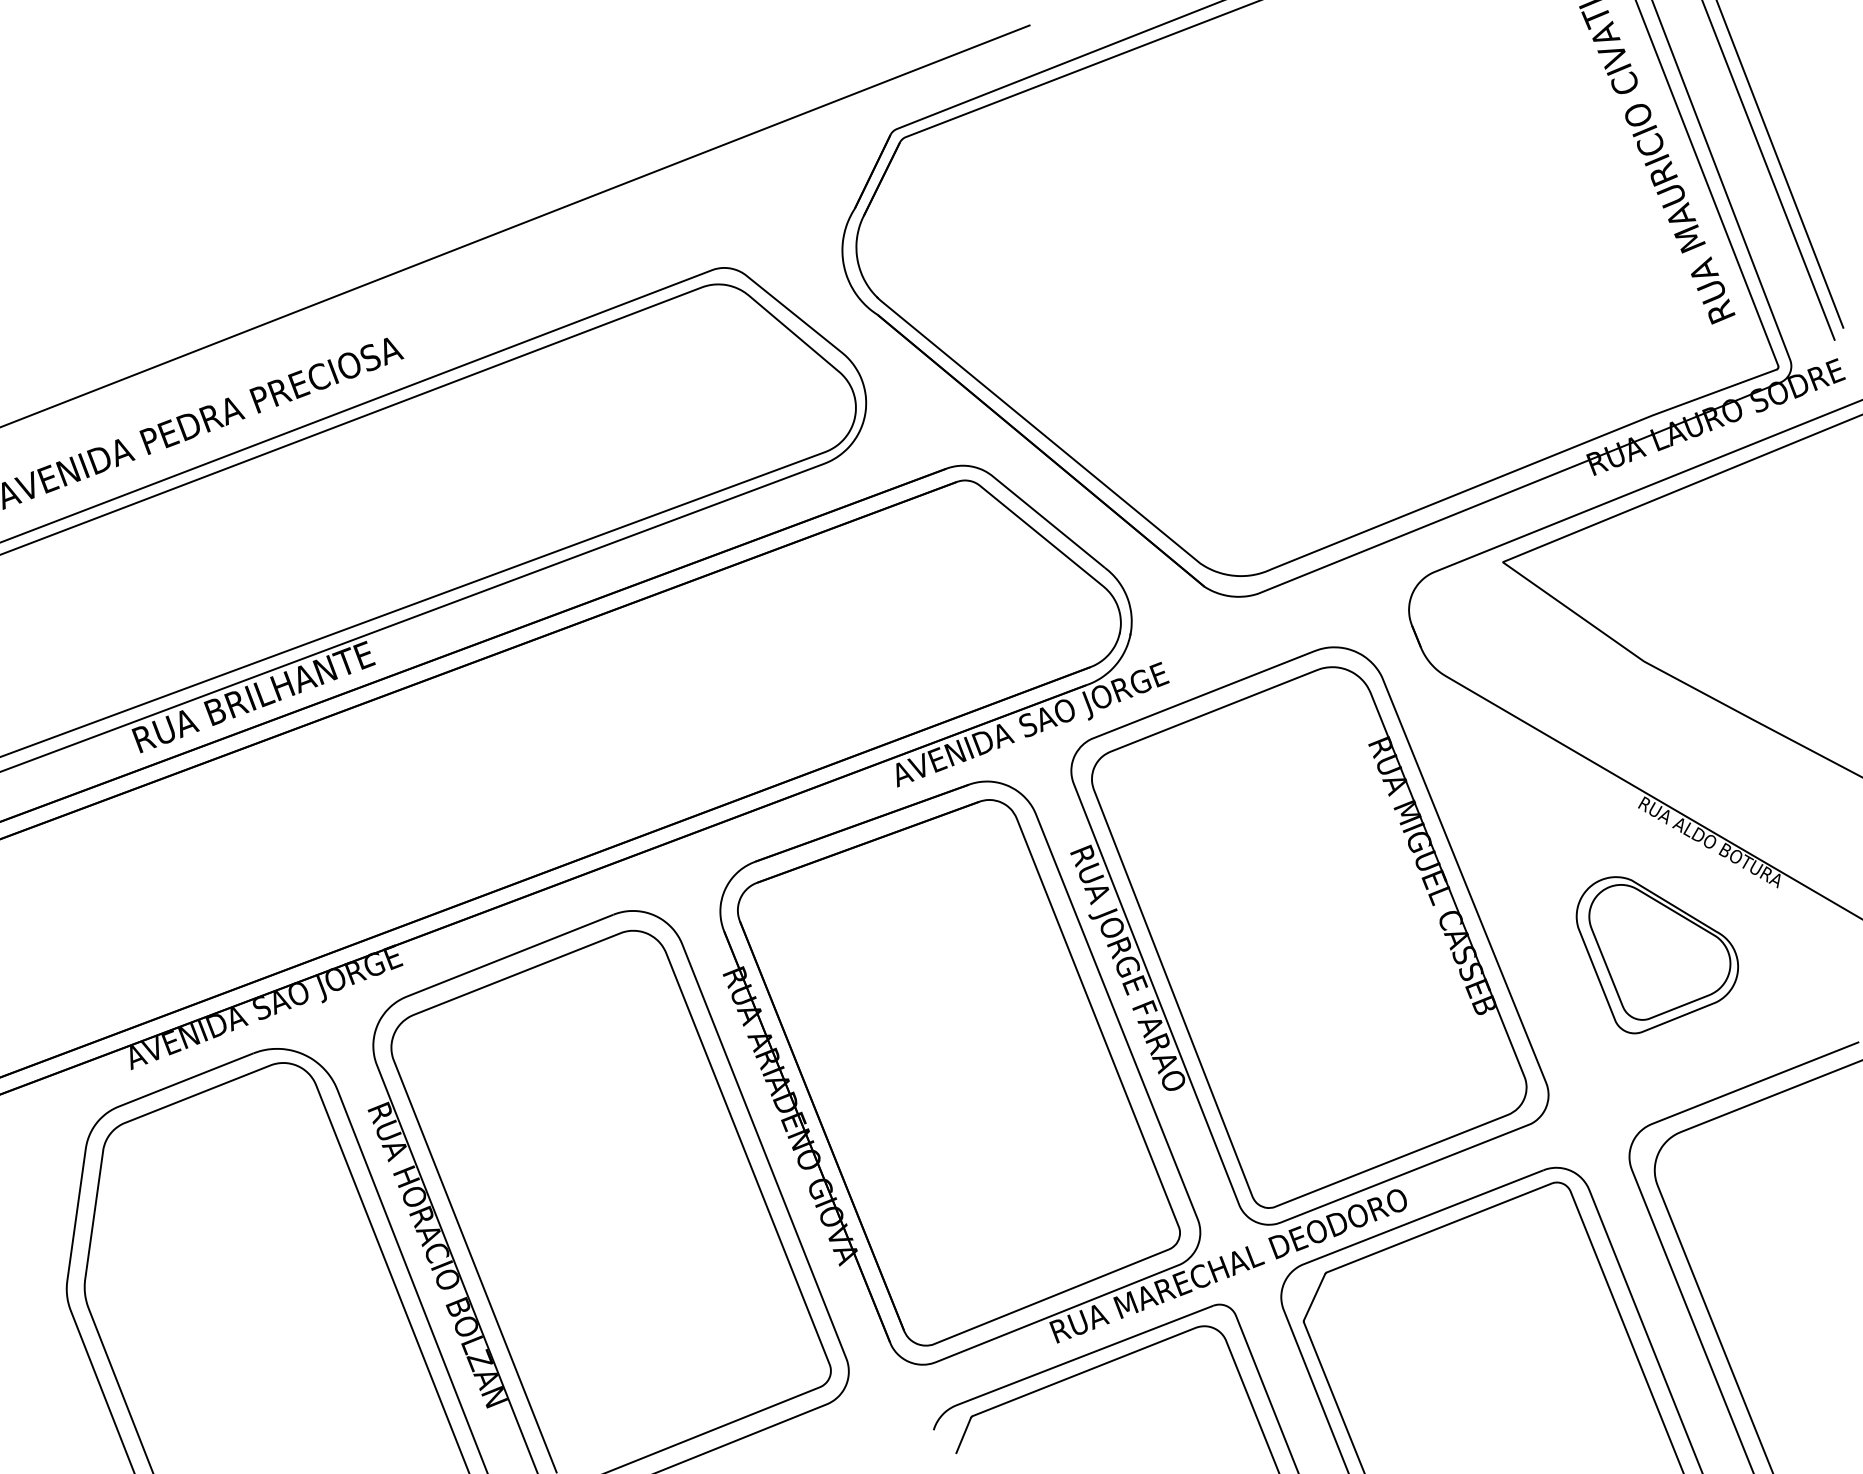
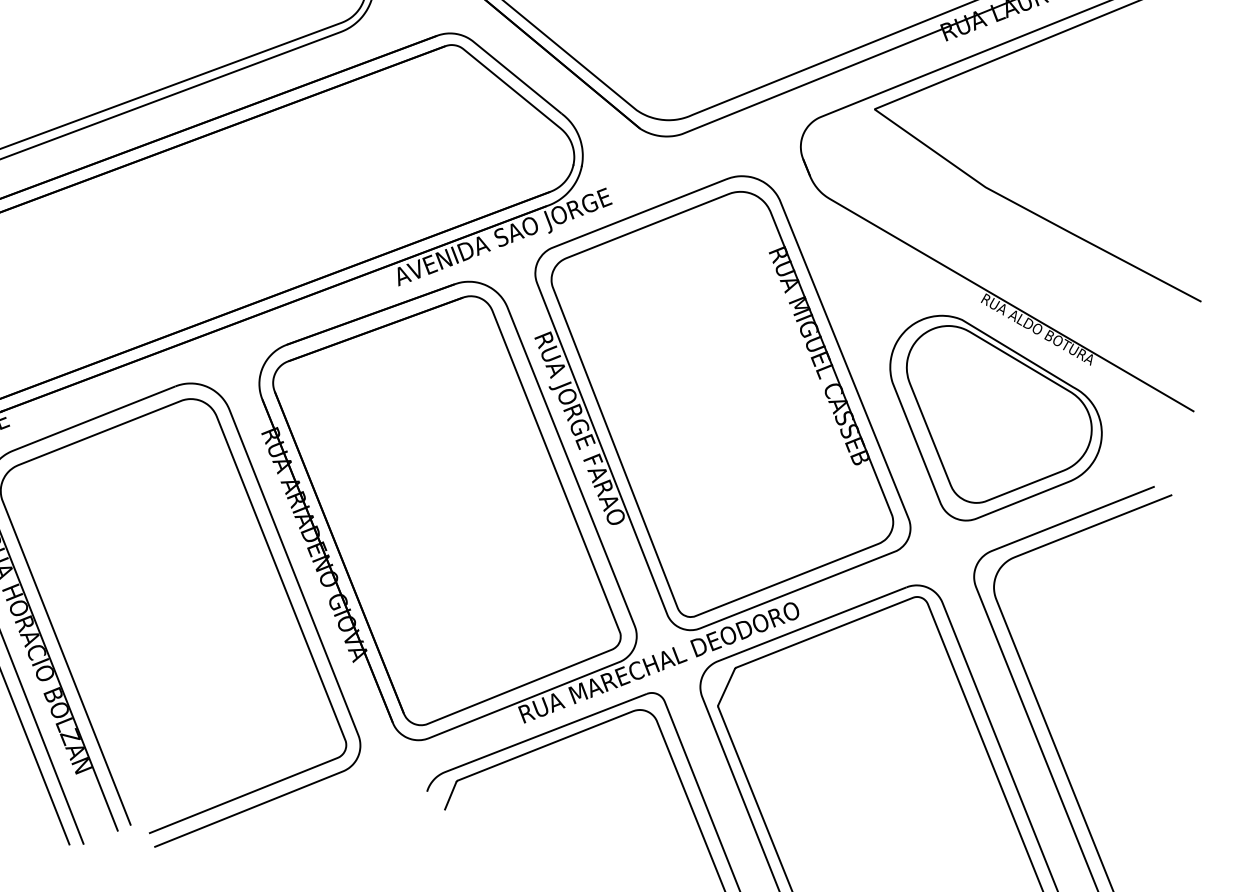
part: (1657, 955) -> (996, 418), size x1.67

